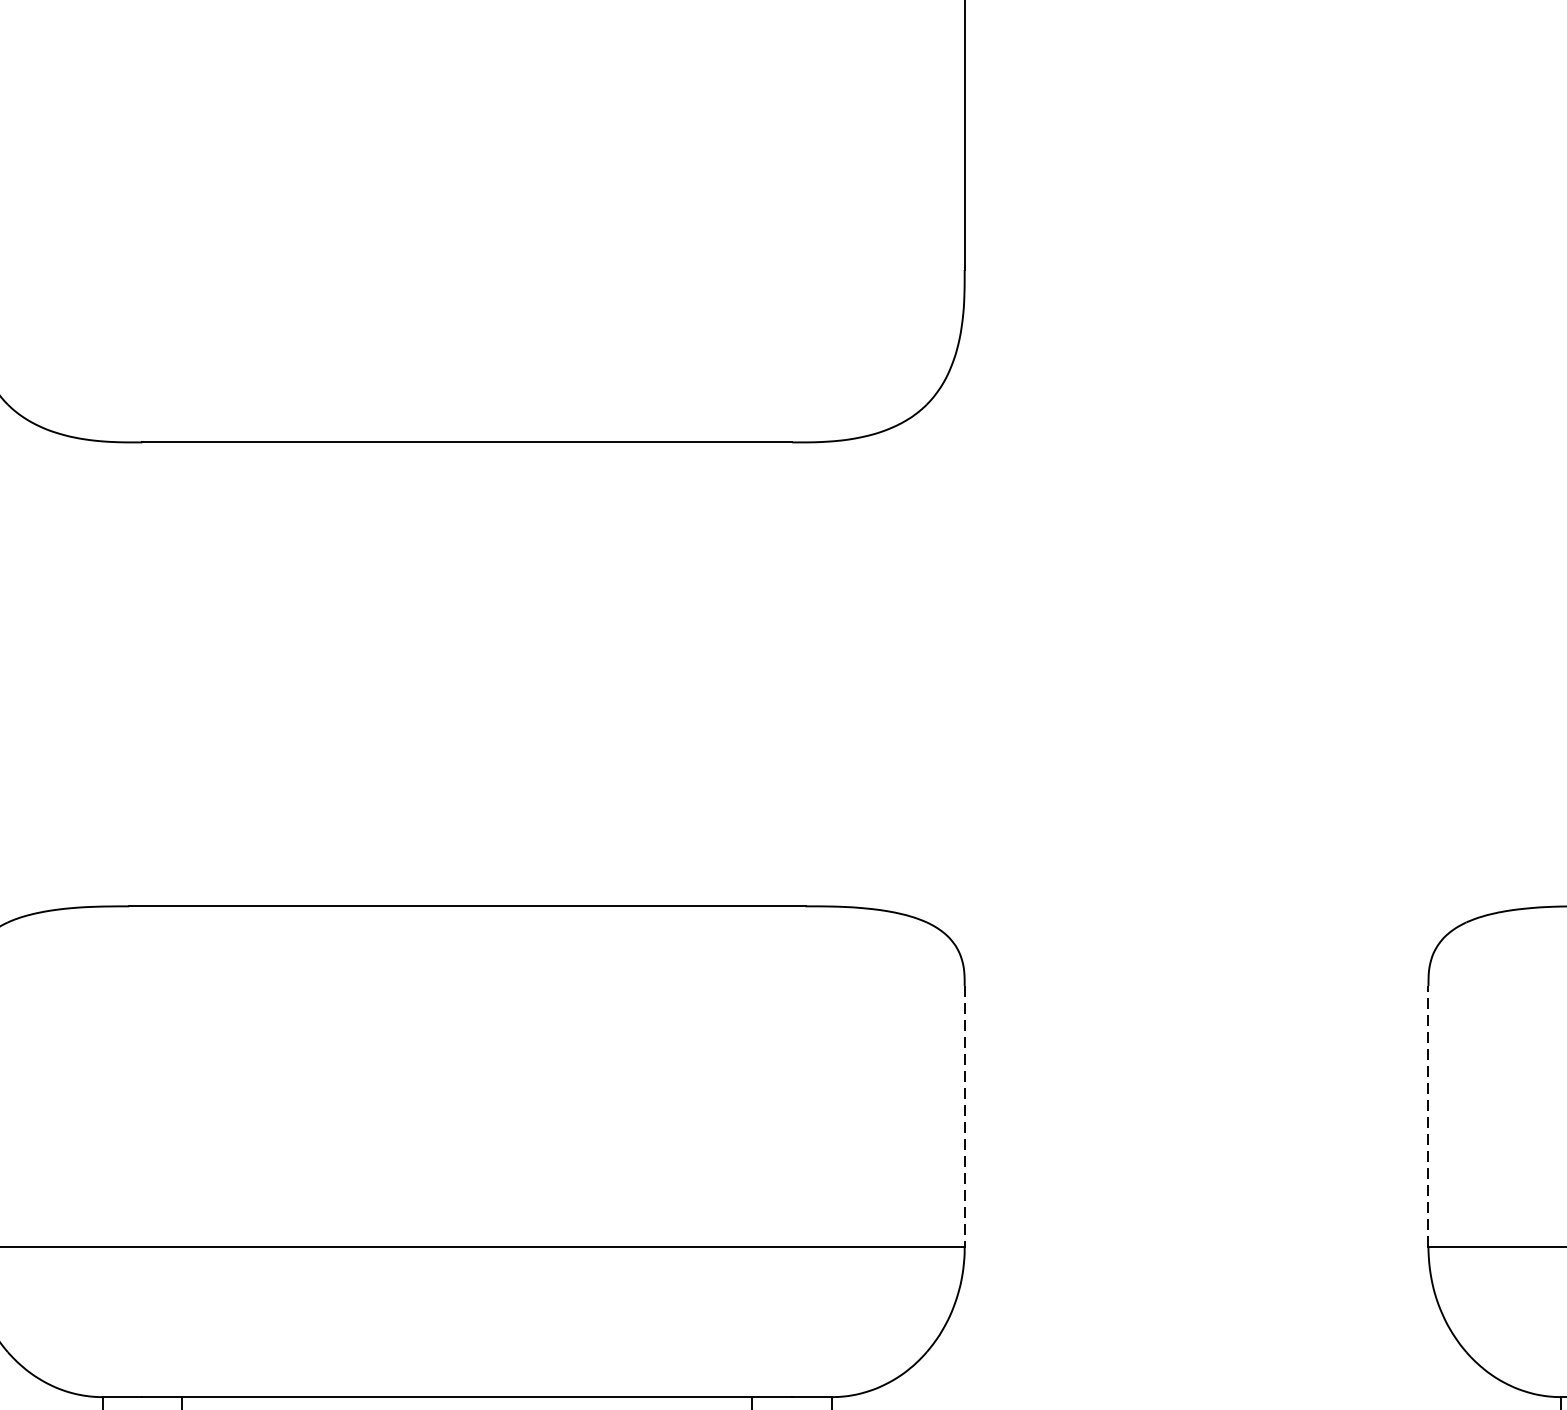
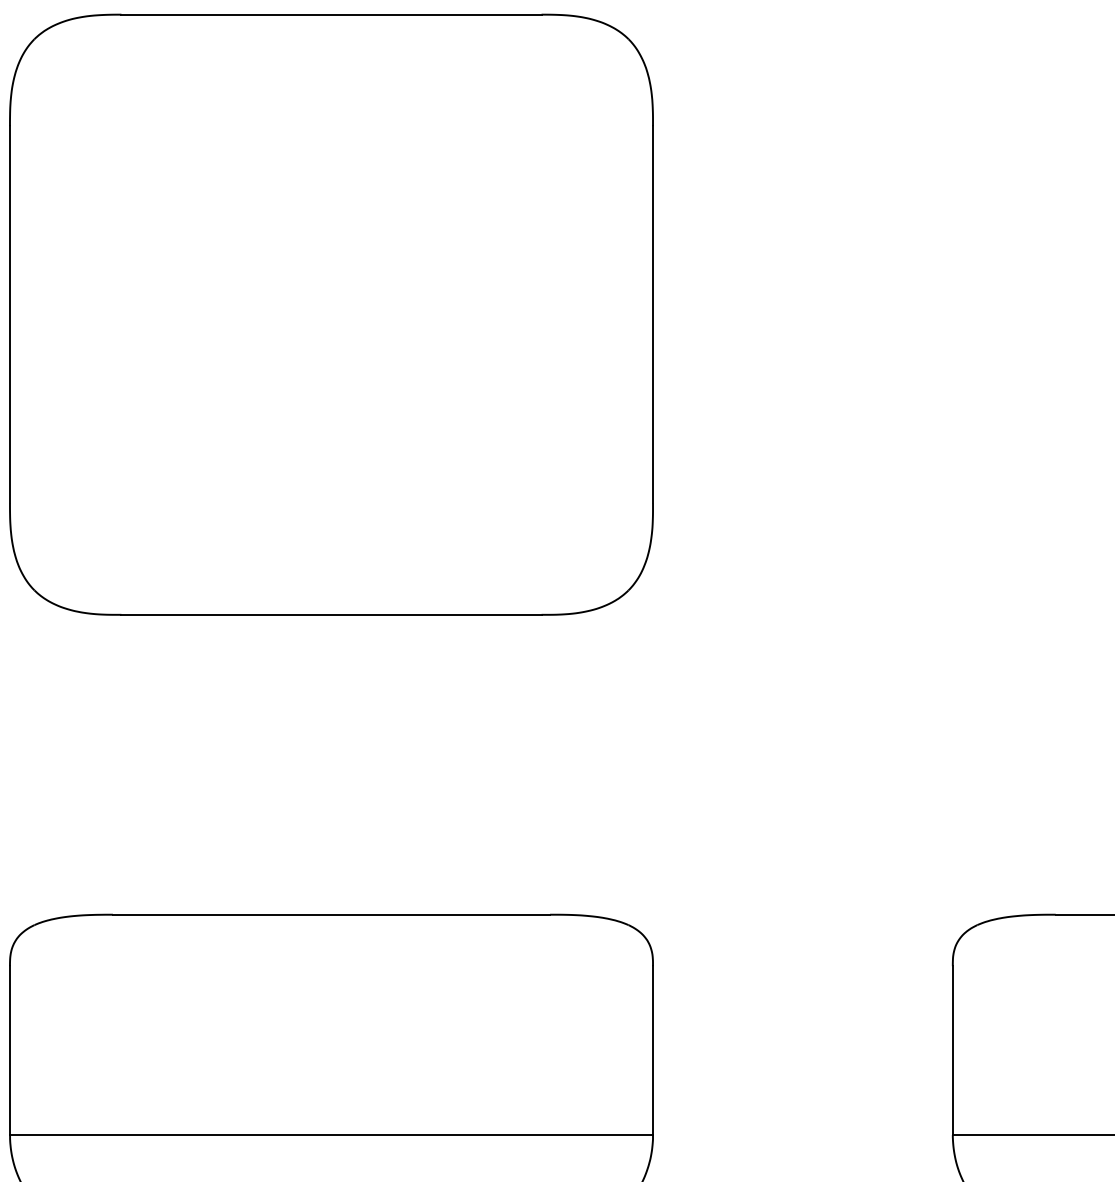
line: (1427, 1116) -> (952, 1050), dashed -> solid
line: (965, 1117) -> (653, 1051), dashed -> solid

